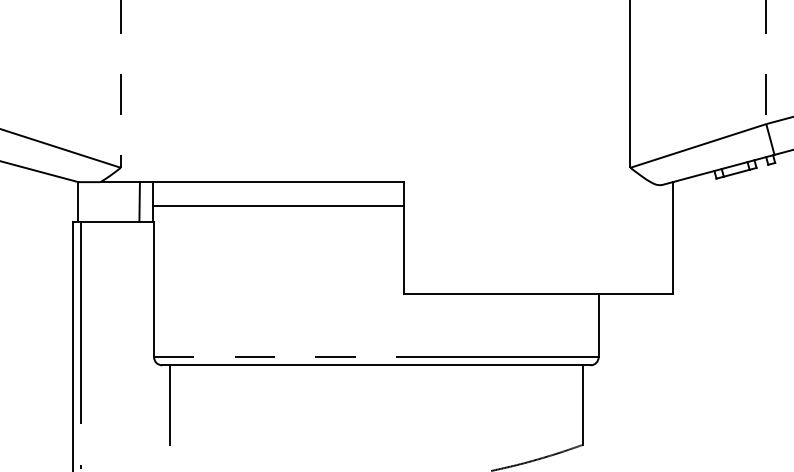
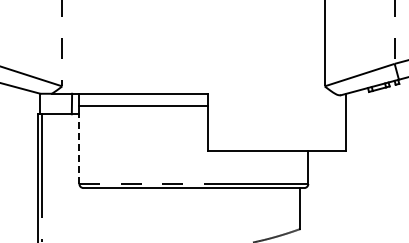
line: (154, 290) -> (79, 149), solid -> dashed
line: (169, 404) -> (87, 208), removed

